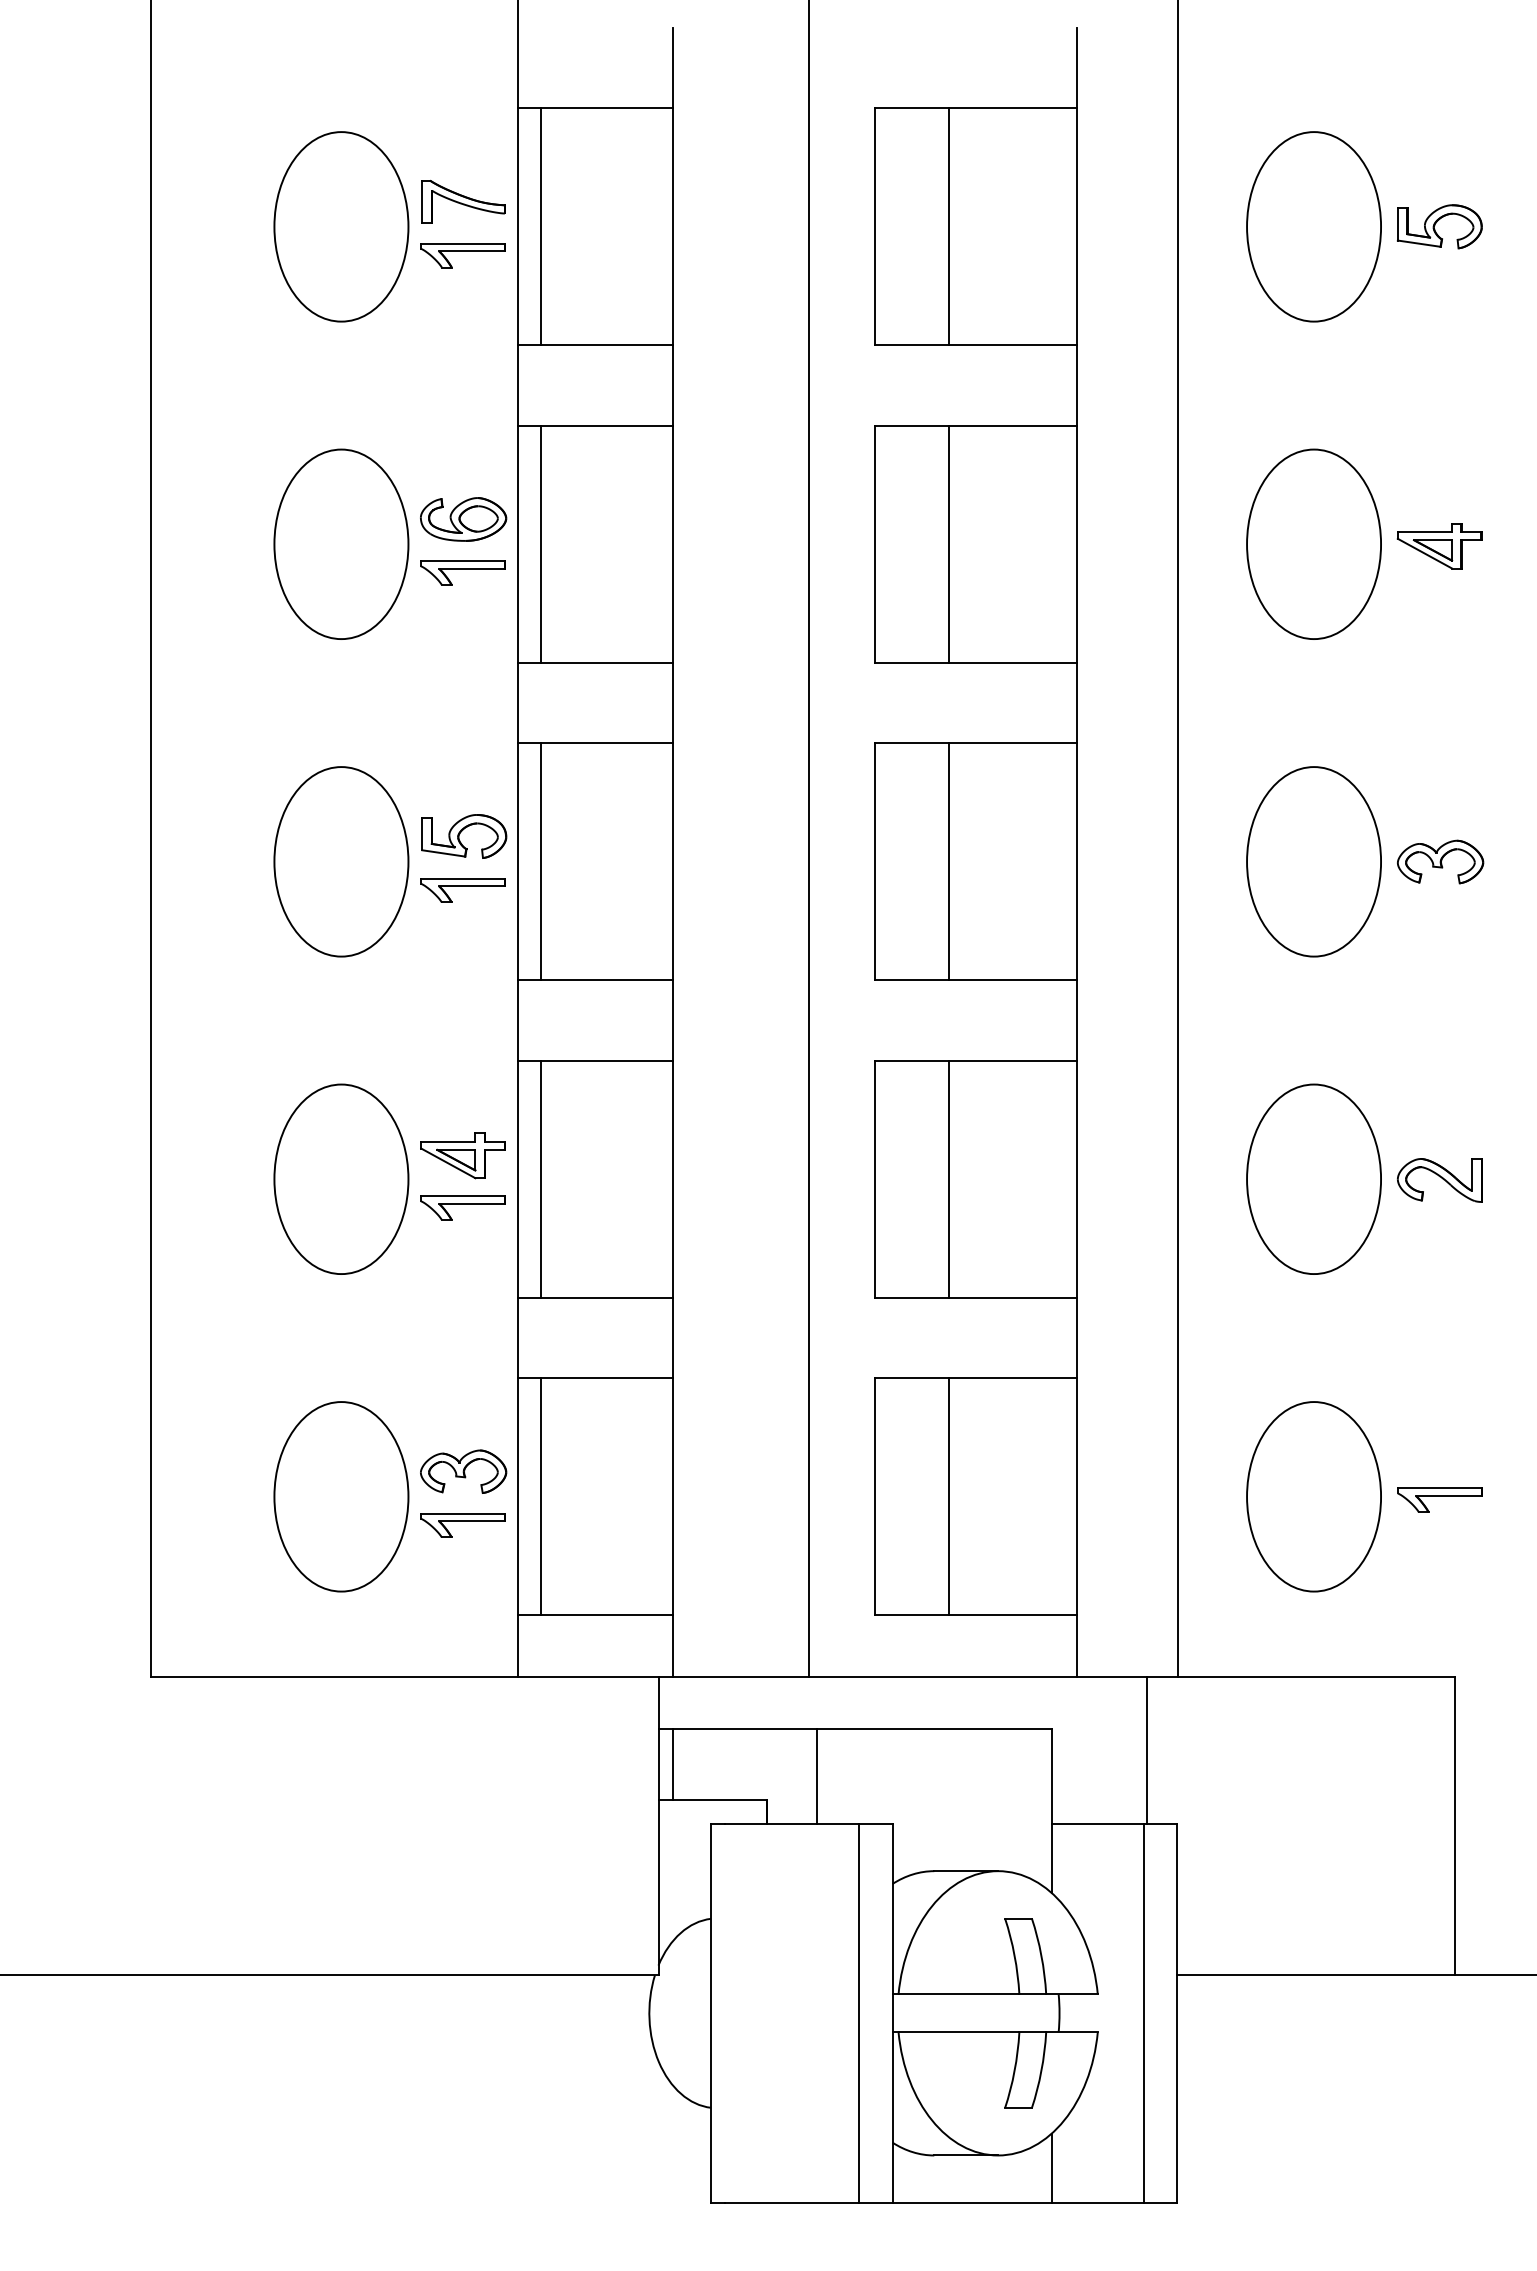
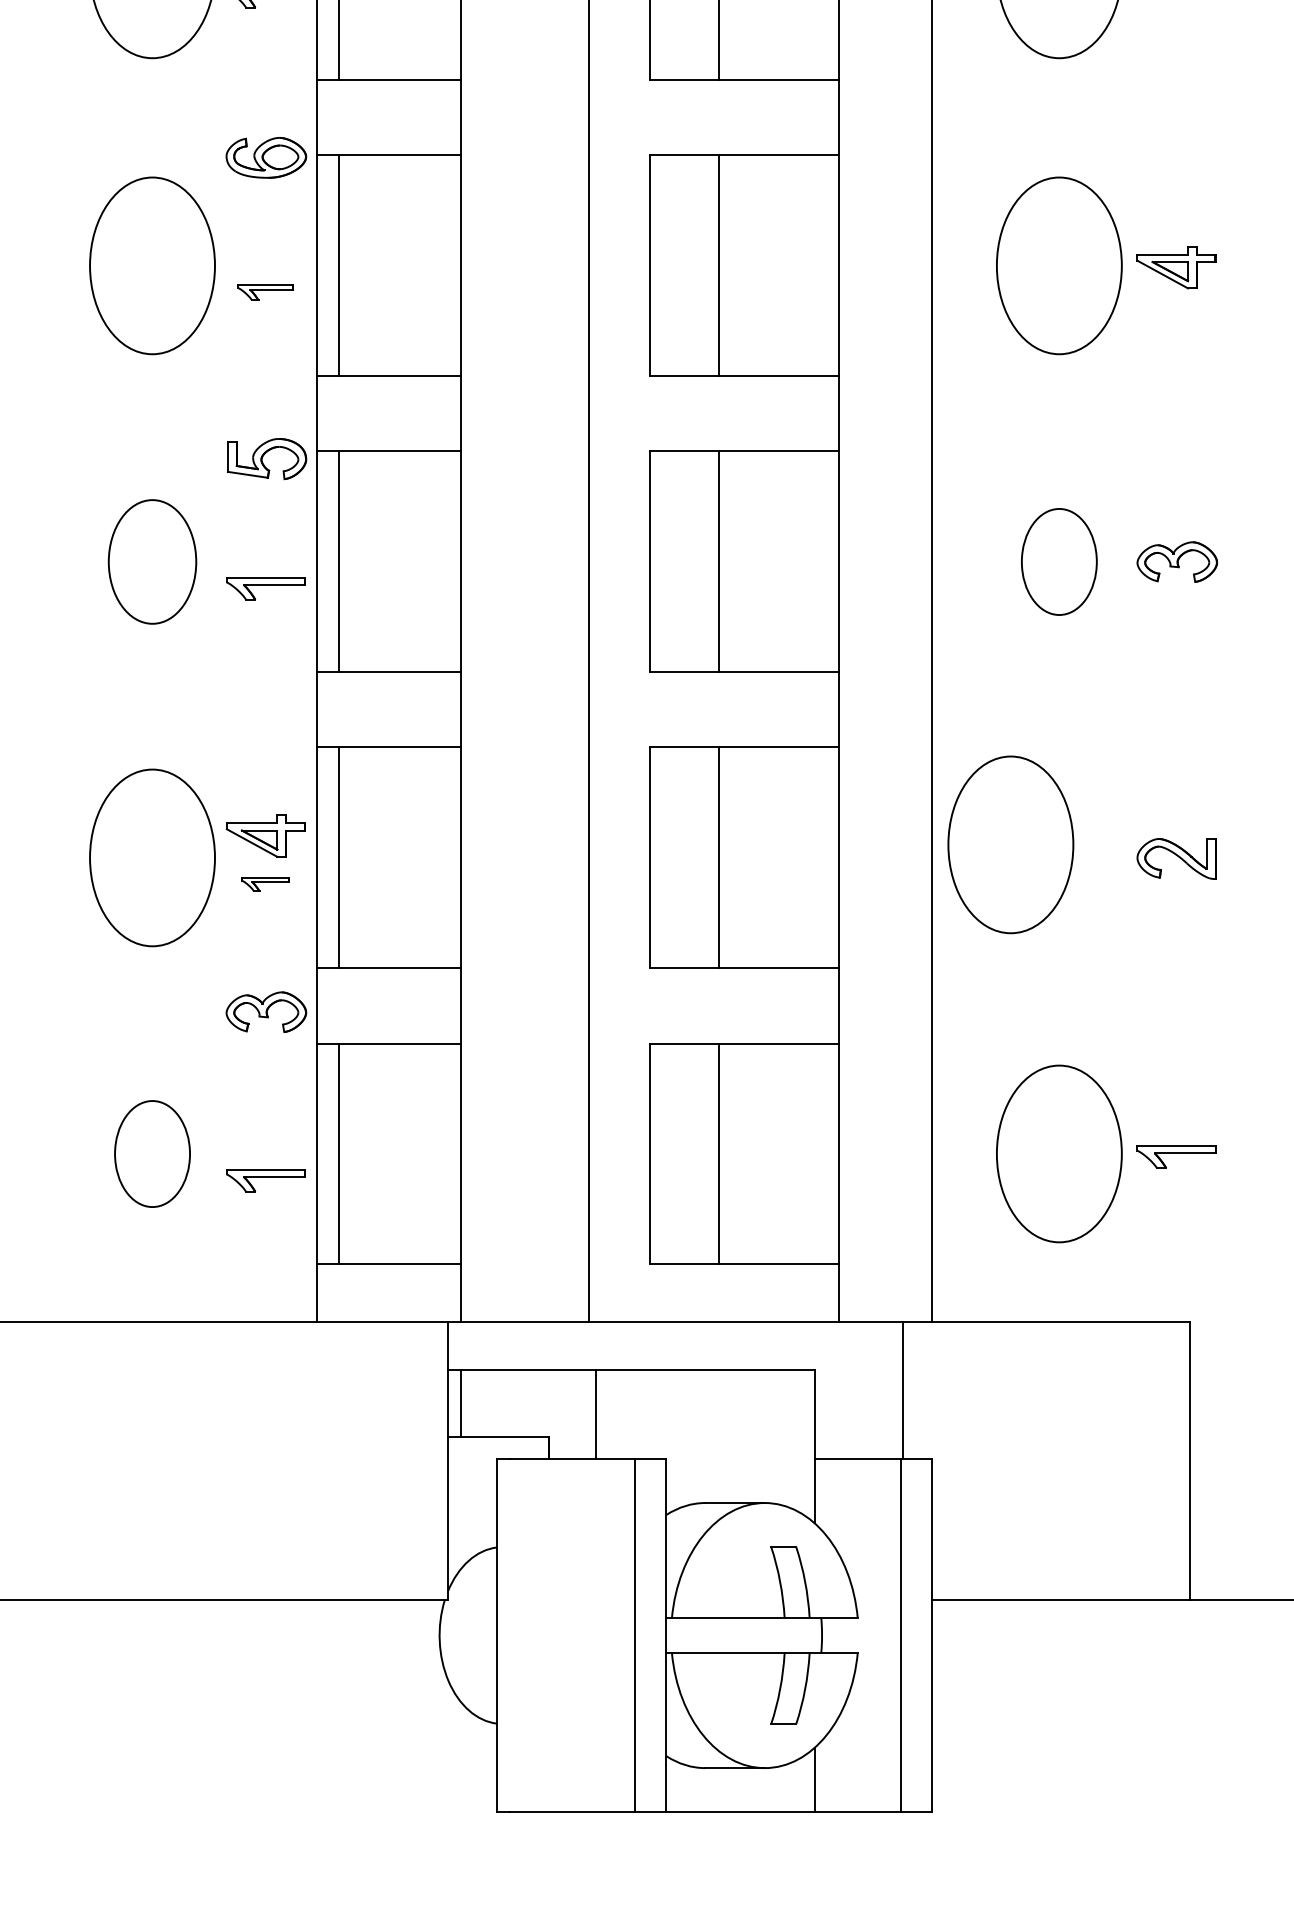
part: (463, 519) -> (266, 157), moved
part: (462, 572) -> (265, 292), size x0.7
part: (464, 836) -> (267, 459), moved
part: (341, 861) -> (152, 561), size x0.7
part: (1313, 861) -> (1058, 561), size x0.6
part: (1313, 1178) -> (1010, 844), moved
part: (462, 1207) -> (265, 884), size x0.6
part: (463, 1471) -> (266, 1011), moved
part: (341, 1496) -> (152, 1153), size x0.6

